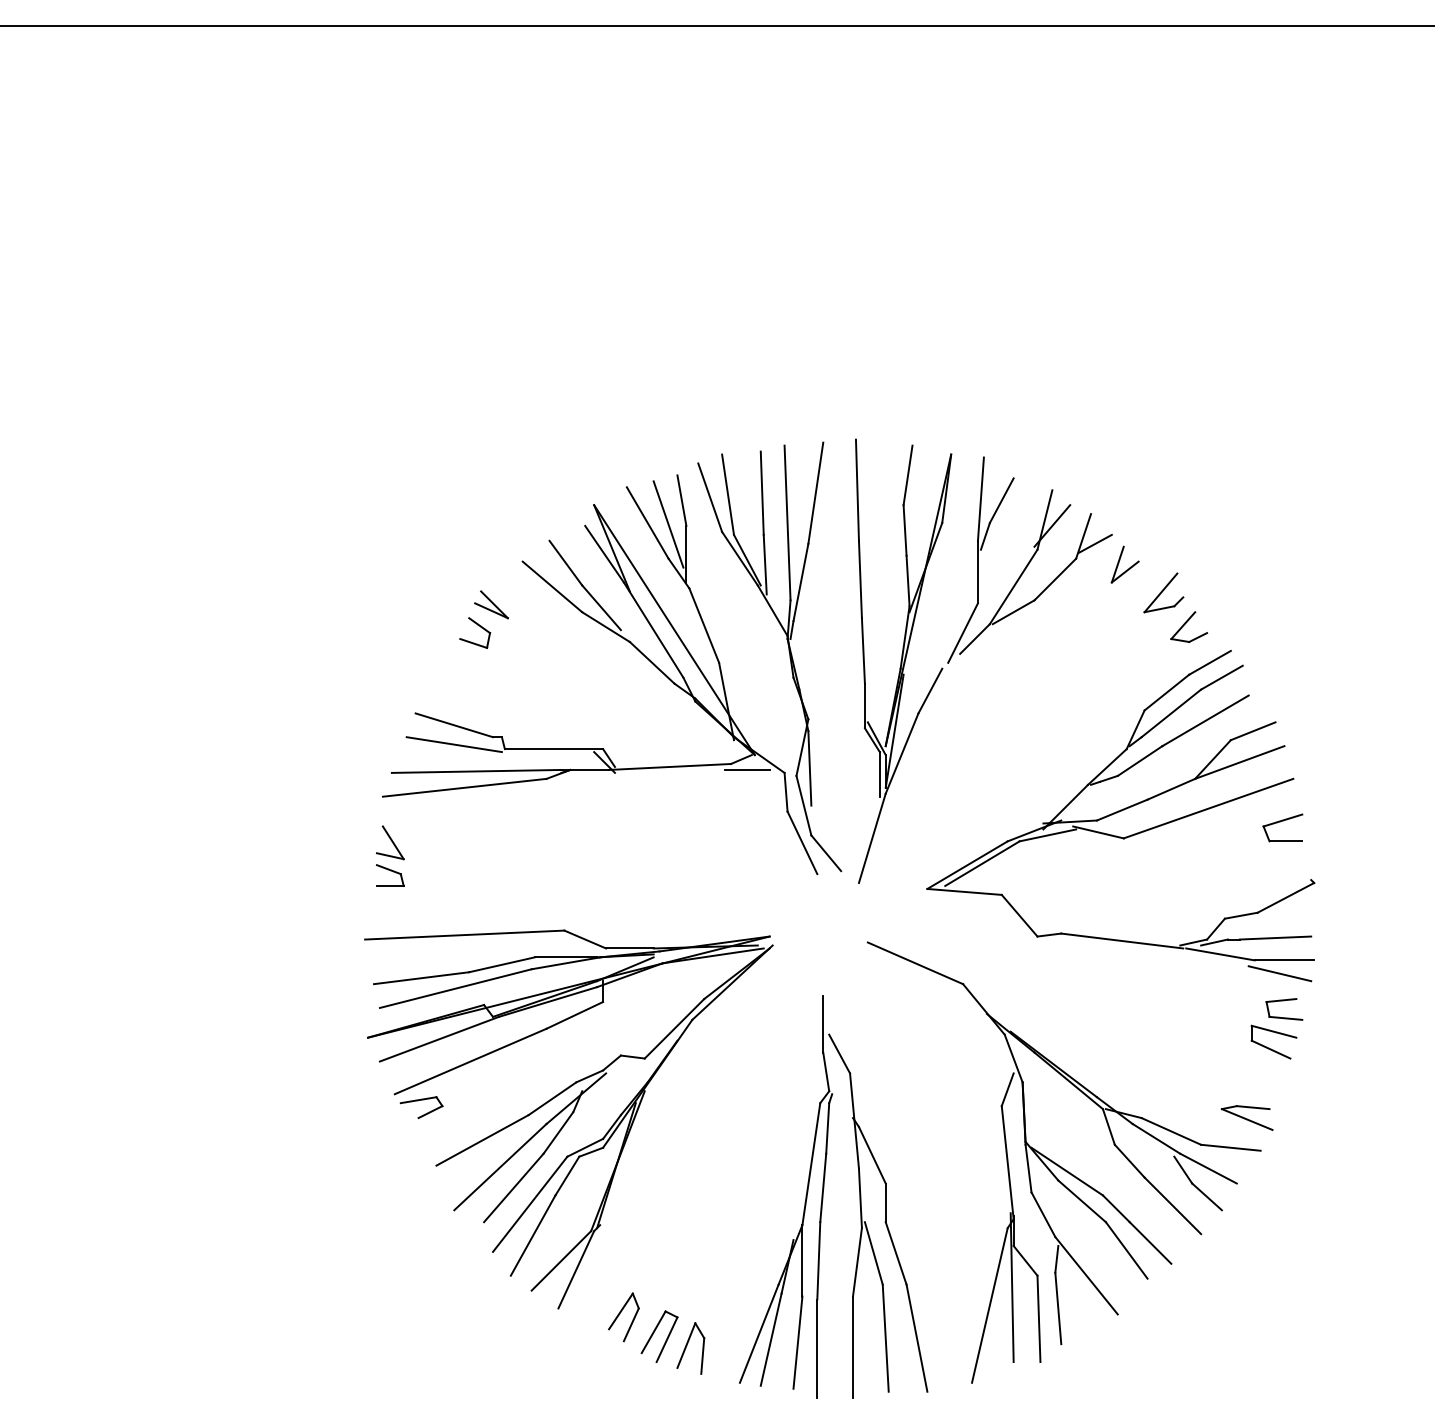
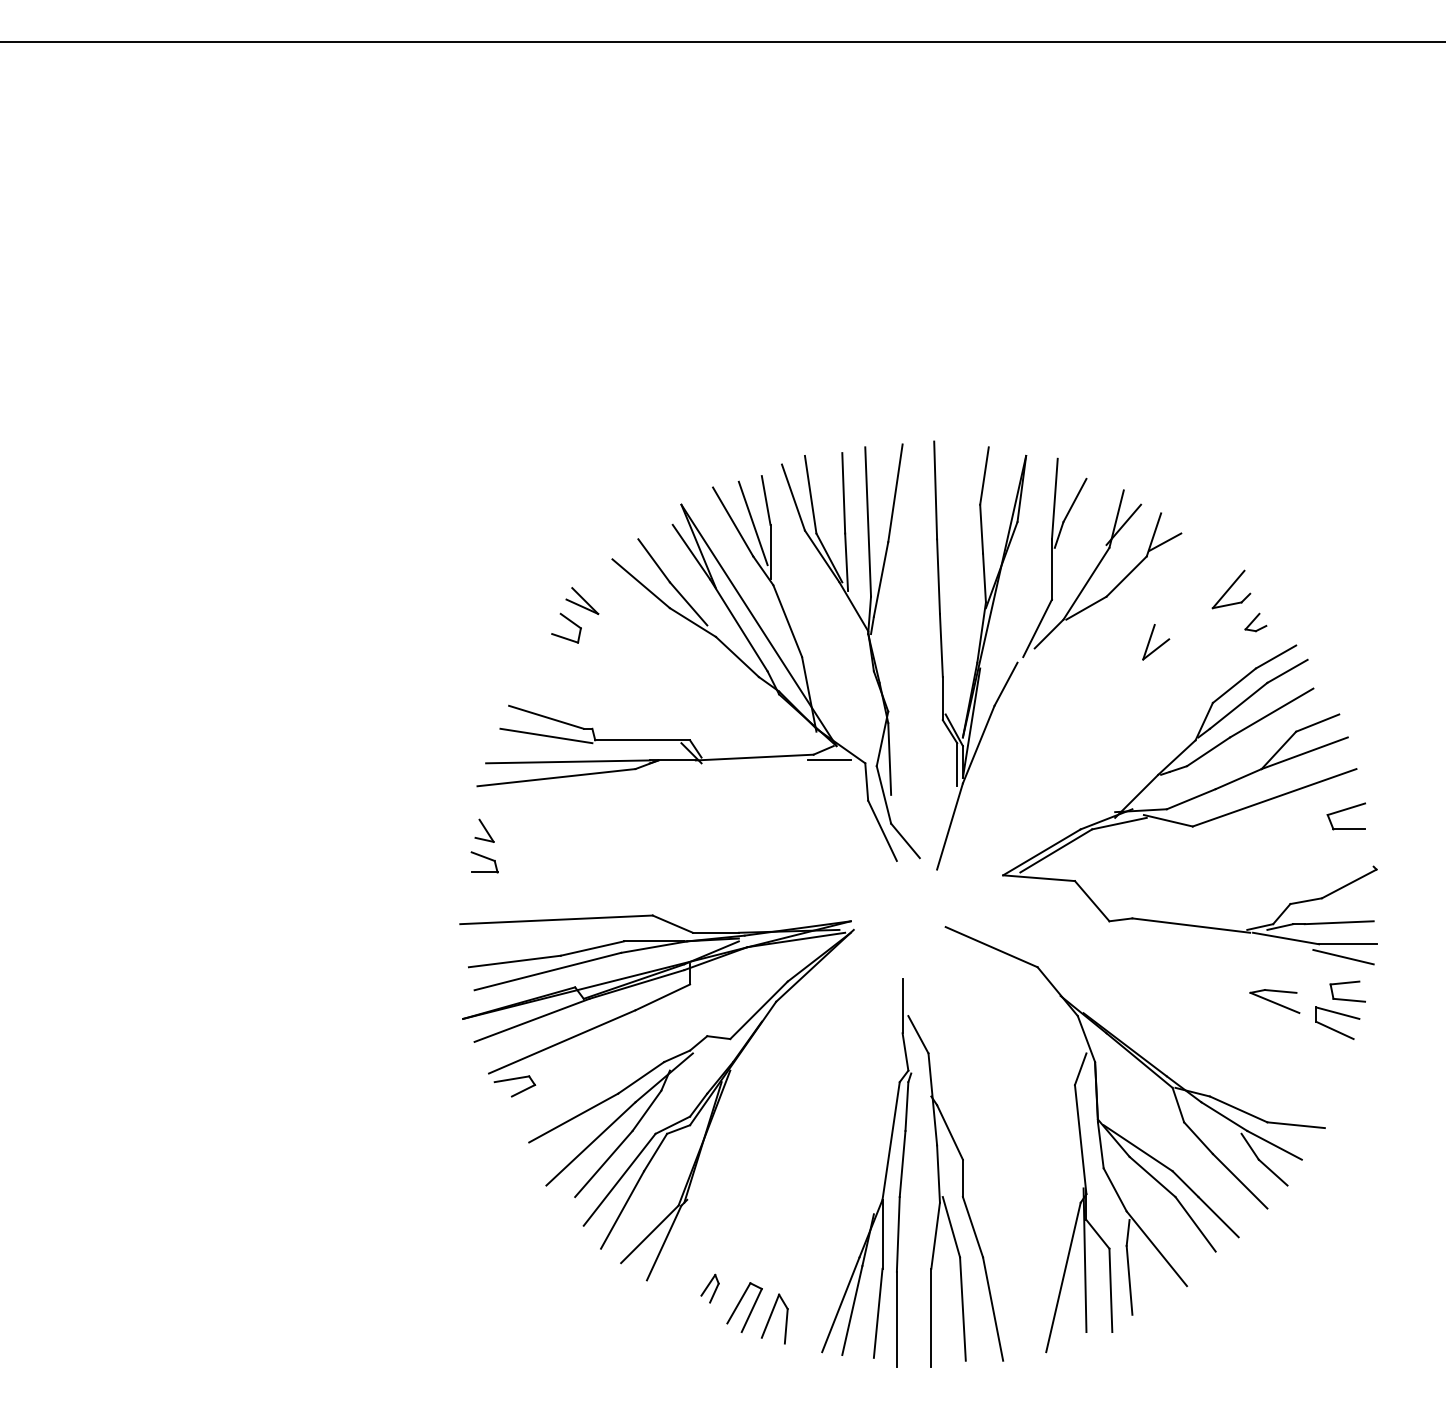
part: (1125, 564) -> (1156, 642), moved
part: (1188, 627) -> (1255, 622), size x0.6
part: (390, 842) -> (484, 830), size x0.7
part: (1246, 1118) -> (1274, 1001), moved
part: (623, 1316) -> (709, 1288), size x0.6

